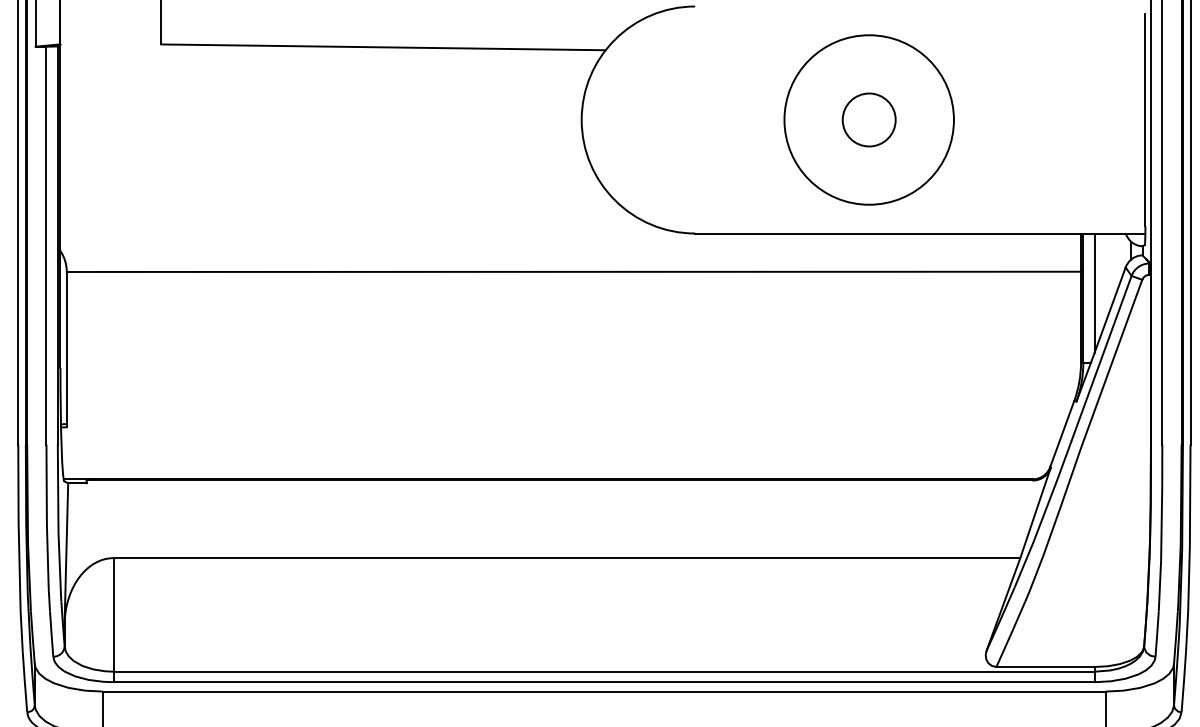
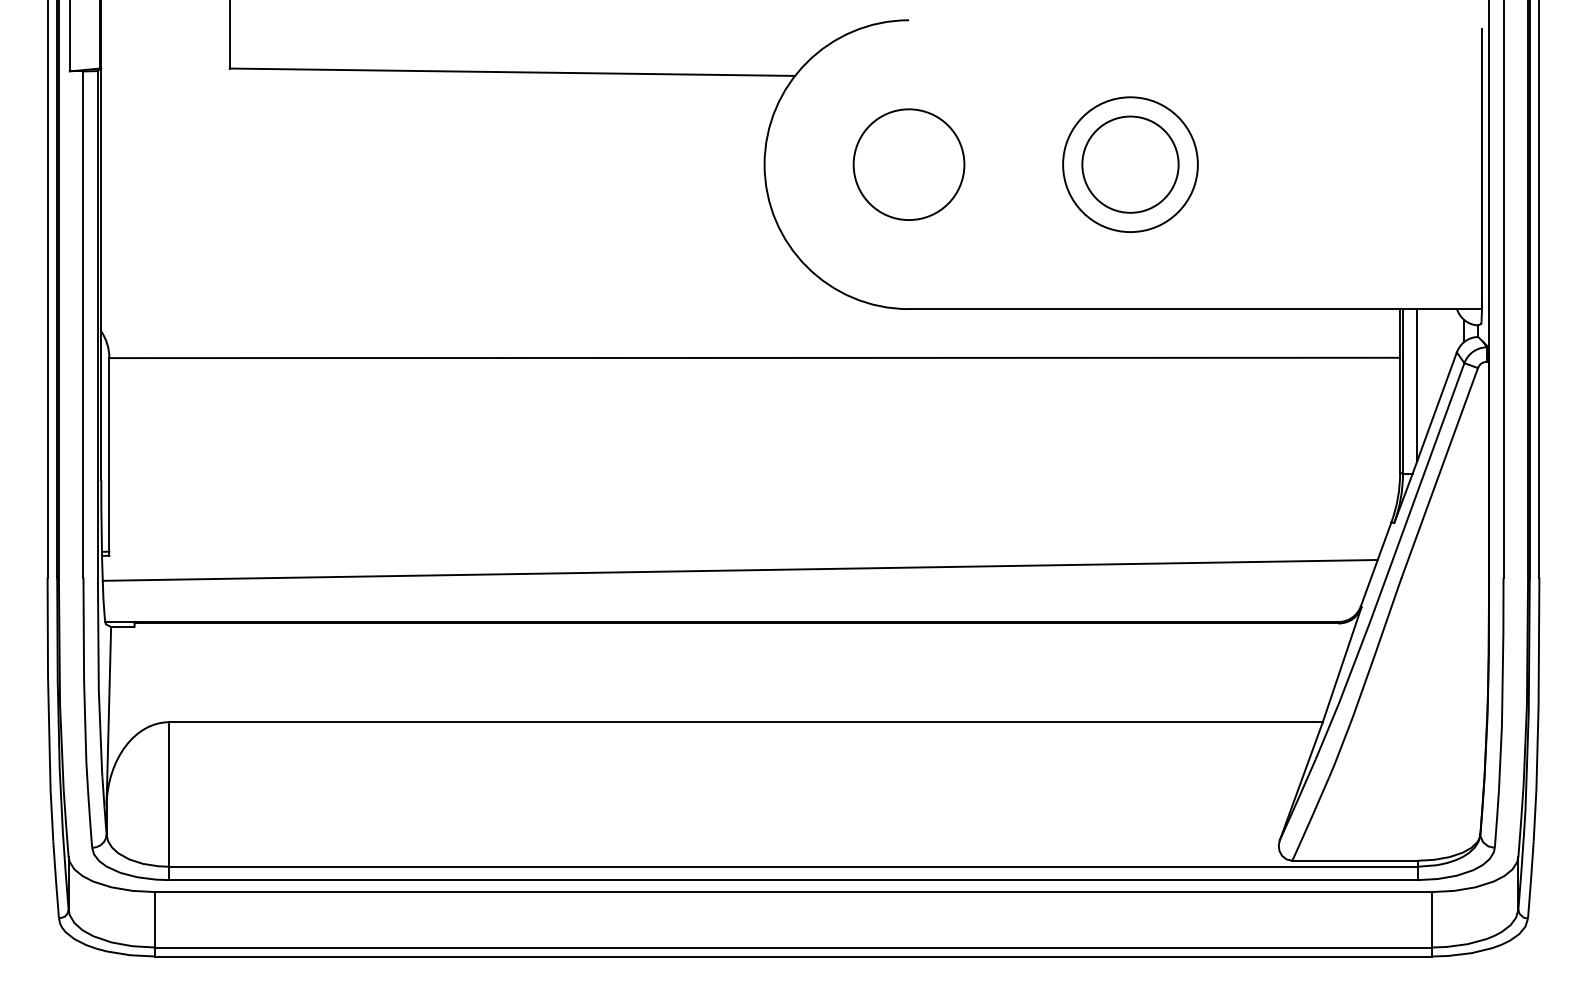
circle: (694, 119) -> (908, 164), added
circle: (869, 119) -> (1130, 164), size x0.62
circle: (869, 119) -> (1130, 164), size x1.43
line: (561, 438) -> (739, 569), added

